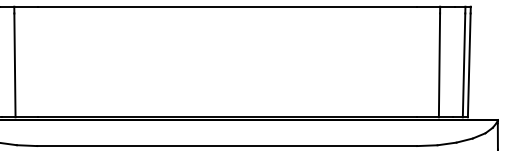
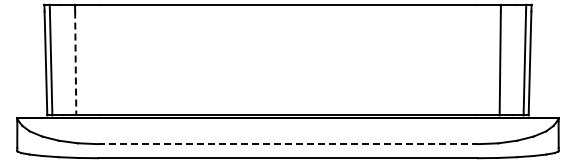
line: (14, 65) -> (75, 63), solid -> dashed
line: (227, 146) -> (288, 144), solid -> dashed

